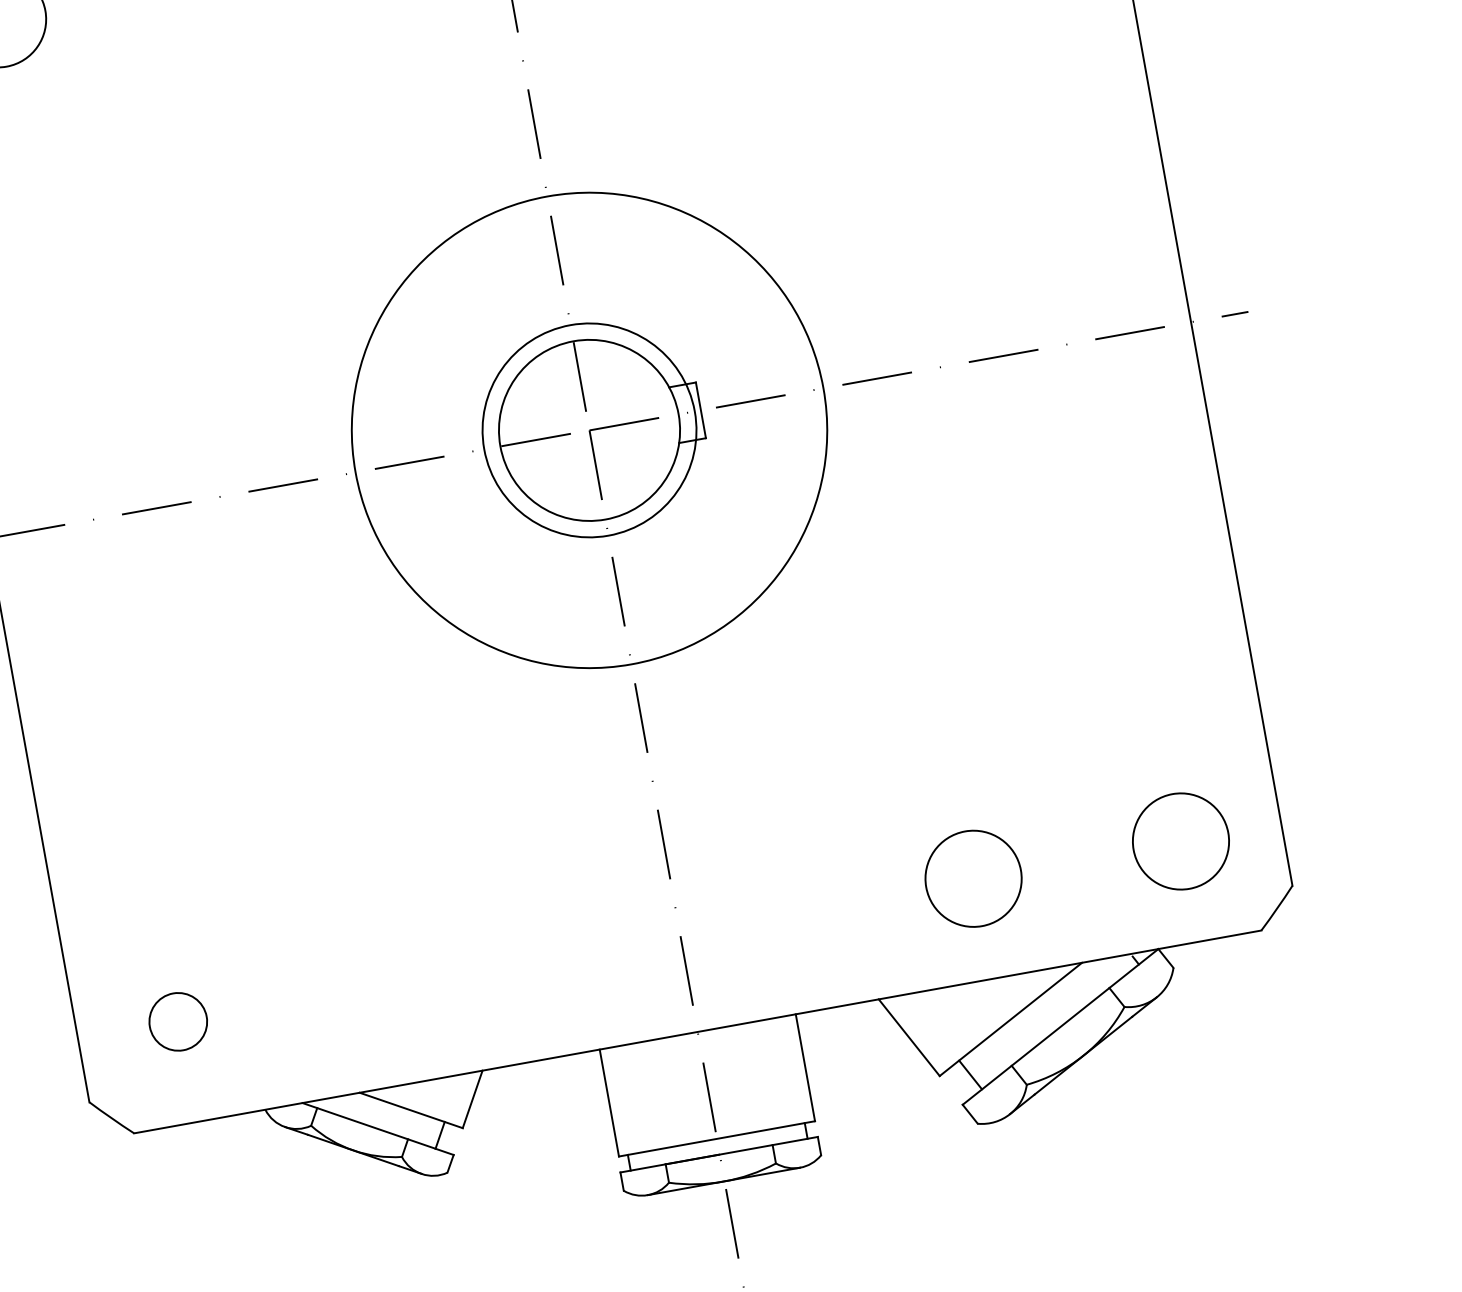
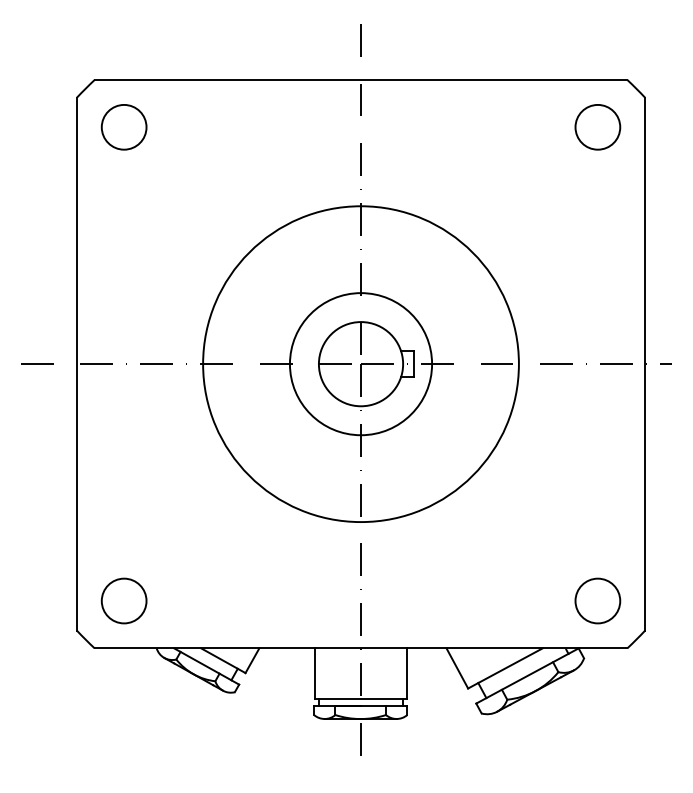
circle: (588, 431) -> (360, 364), size x1.43
circle: (588, 431) -> (360, 364), size x1.43
circle: (972, 877) -> (499, 600), removed
circle: (176, 1020) -> (123, 600), size x1.67

